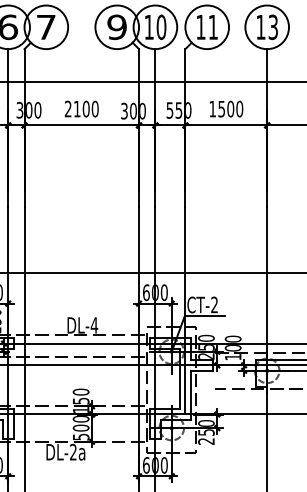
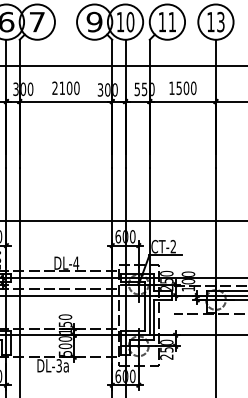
text: (72, 451) -> (58, 365), DL-2a -> DL-3a

